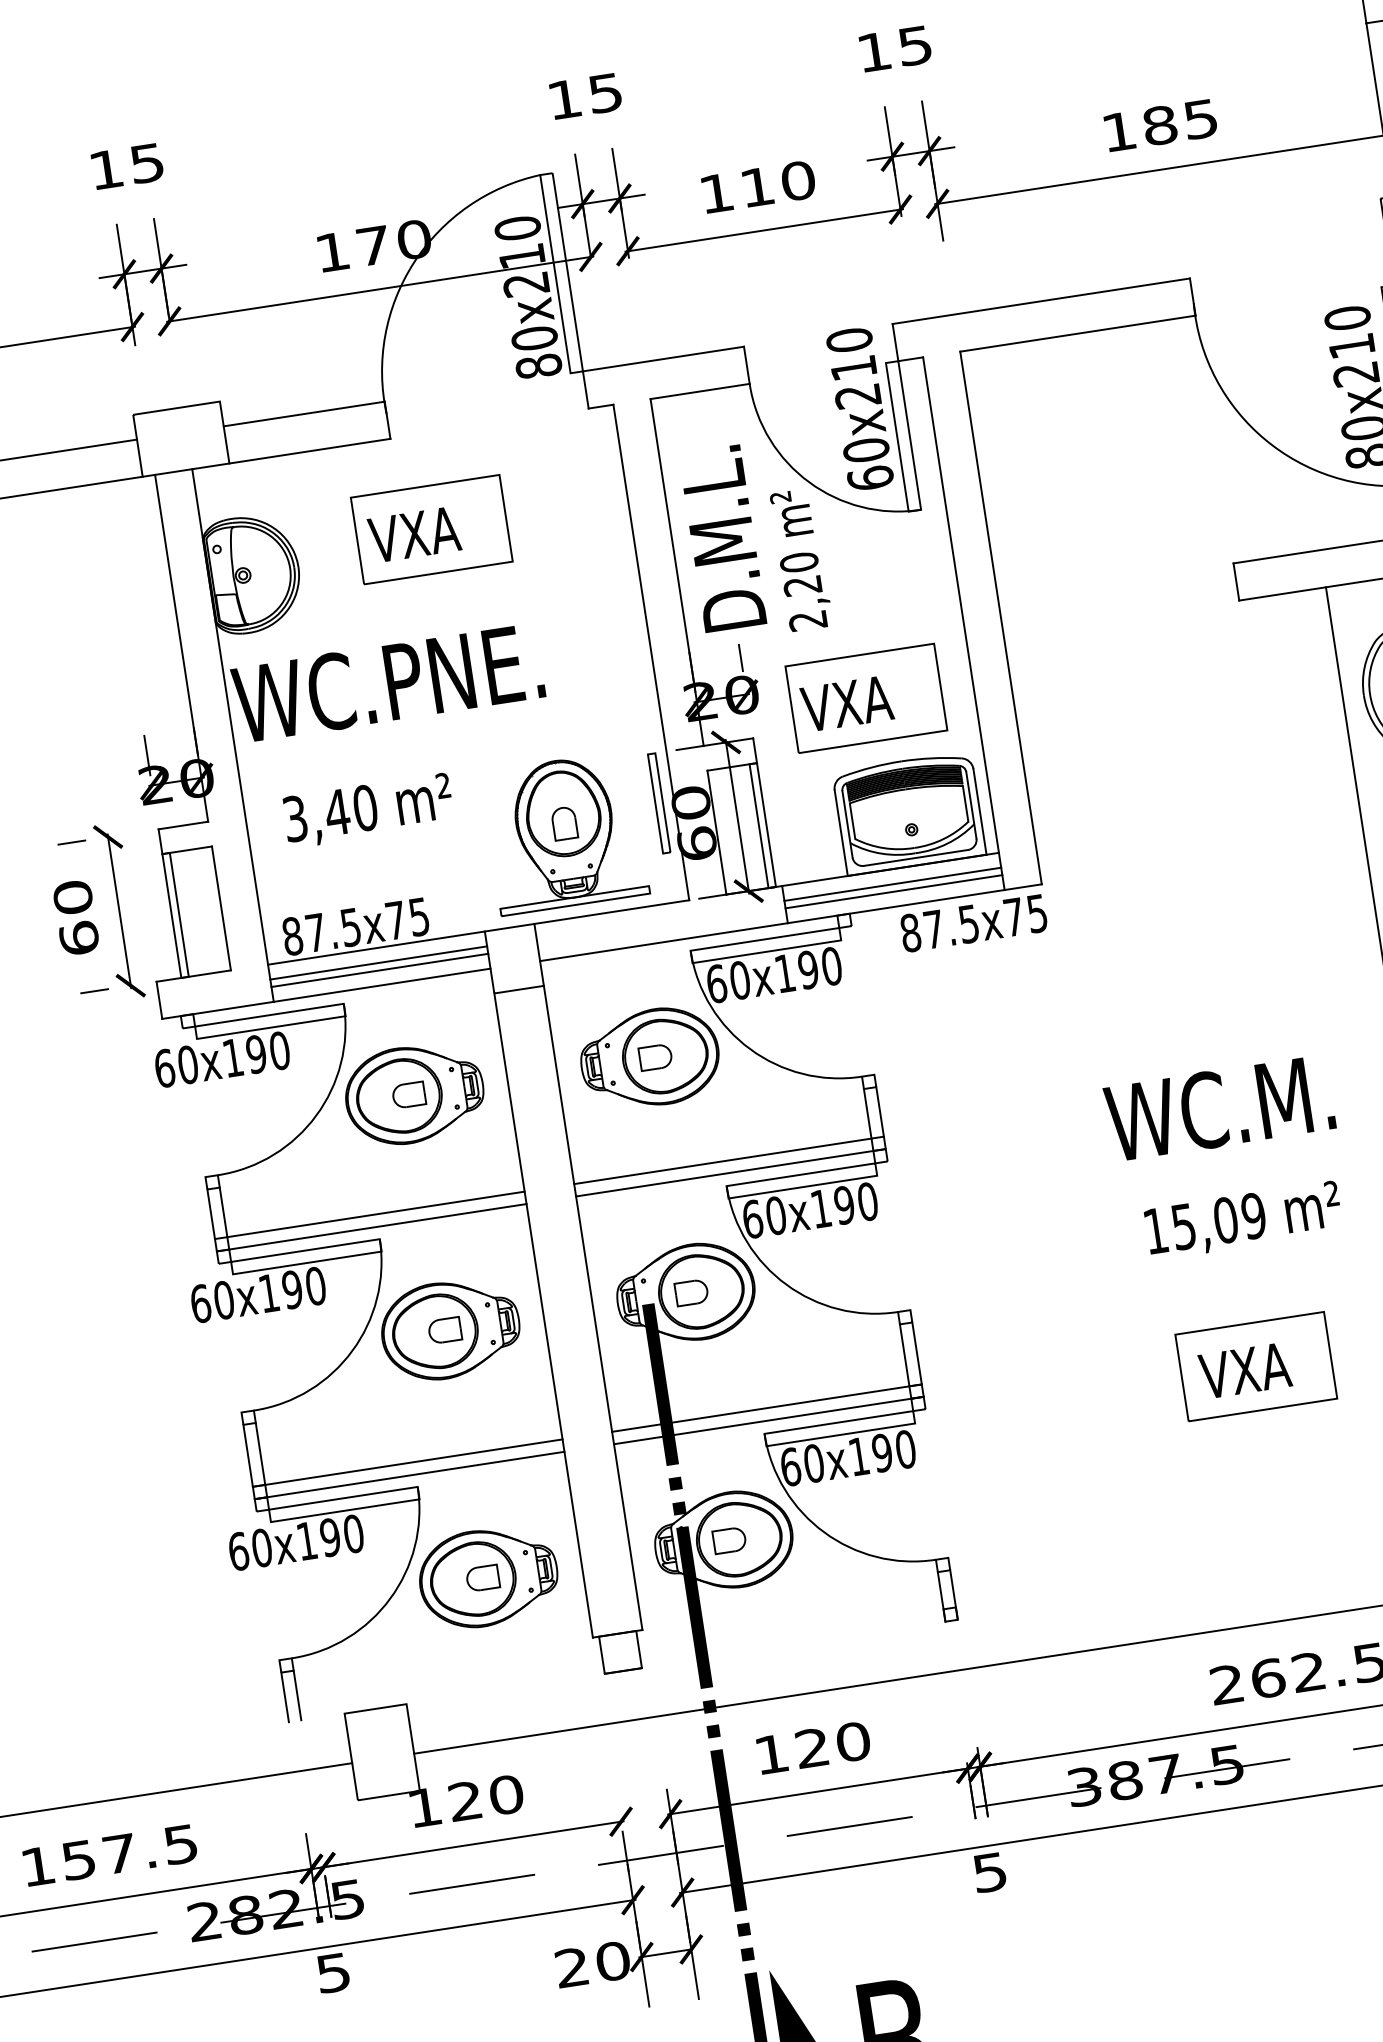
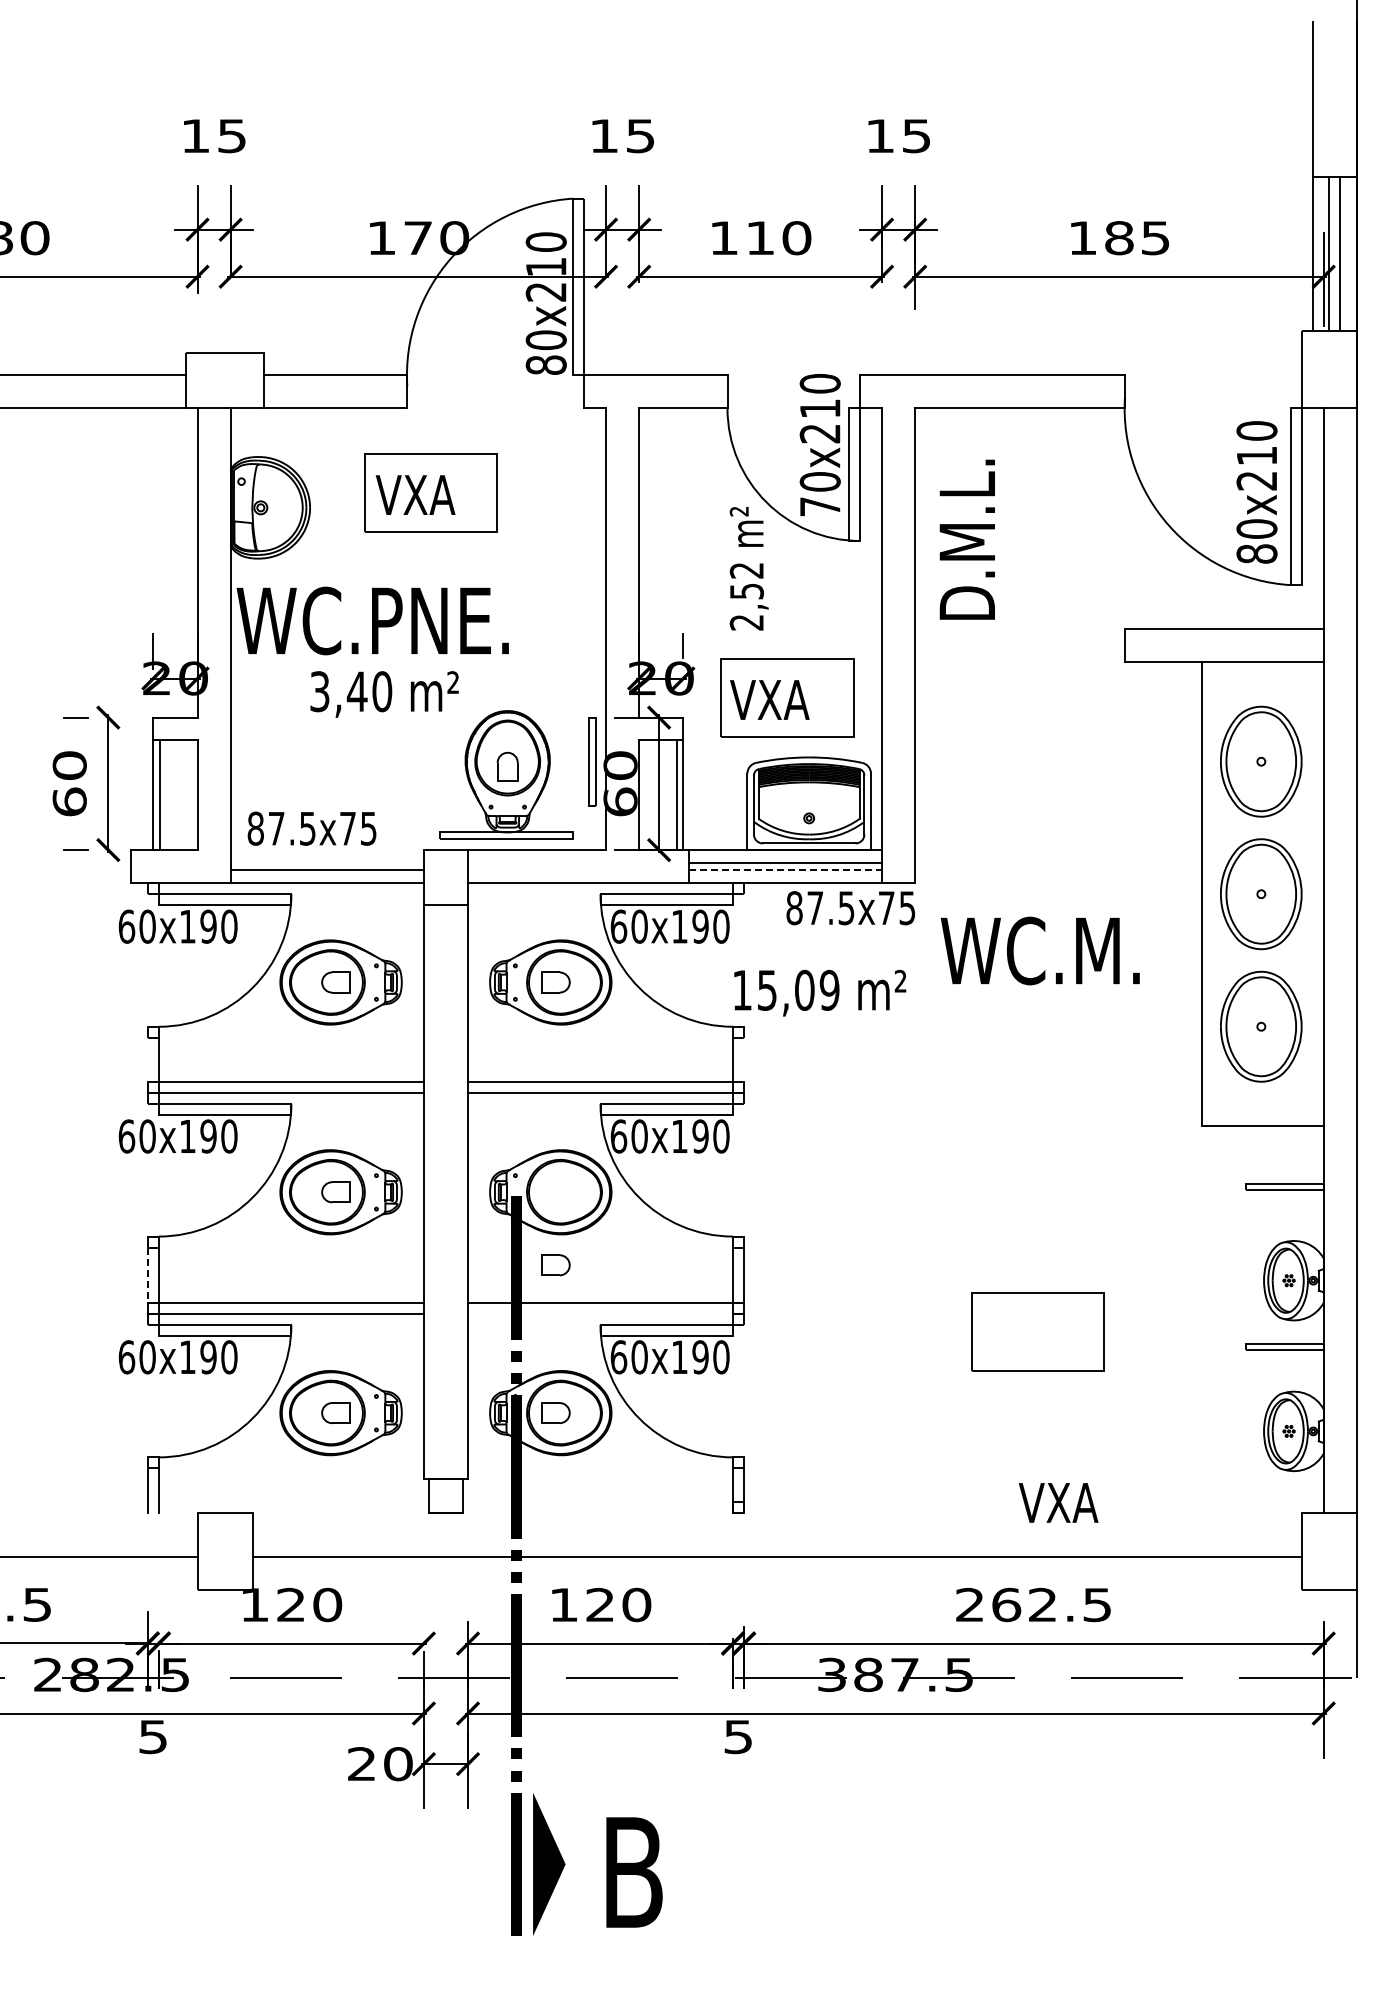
text: (869, 478) -> (819, 506), 60x210 -> 70x210
text: (721, 538) -> (966, 539), moved
text: (800, 573) -> (746, 580), 2,20 -> 2,52
text: (368, 810) -> (384, 694), moved
line: (893, 891) -> (785, 869), solid -> dashed
line: (375, 948) -> (326, 850), removed
line: (377, 963) -> (326, 863), removed
text: (1218, 1107) -> (1039, 950), moved
line: (880, 1111) -> (744, 1059), removed
line: (210, 1213) -> (147, 1059), removed
text: (1243, 1219) -> (820, 992), moved
part: (691, 1293) -> (555, 1265), moved
text: (1245, 1370) -> (1058, 1502), moved
line: (769, 1420) -> (606, 1313), removed
line: (247, 1456) -> (147, 1275), solid -> dashed

